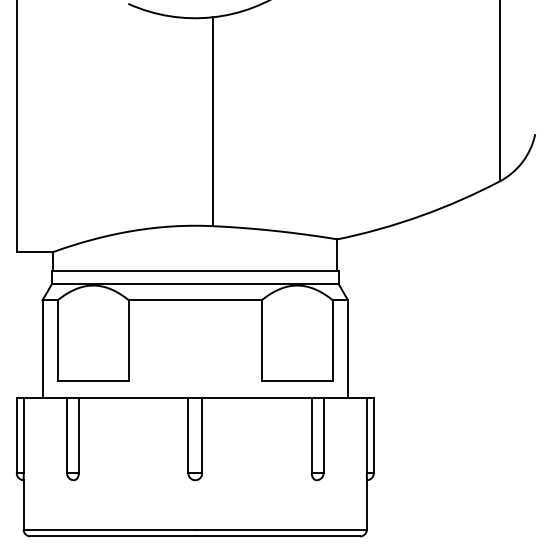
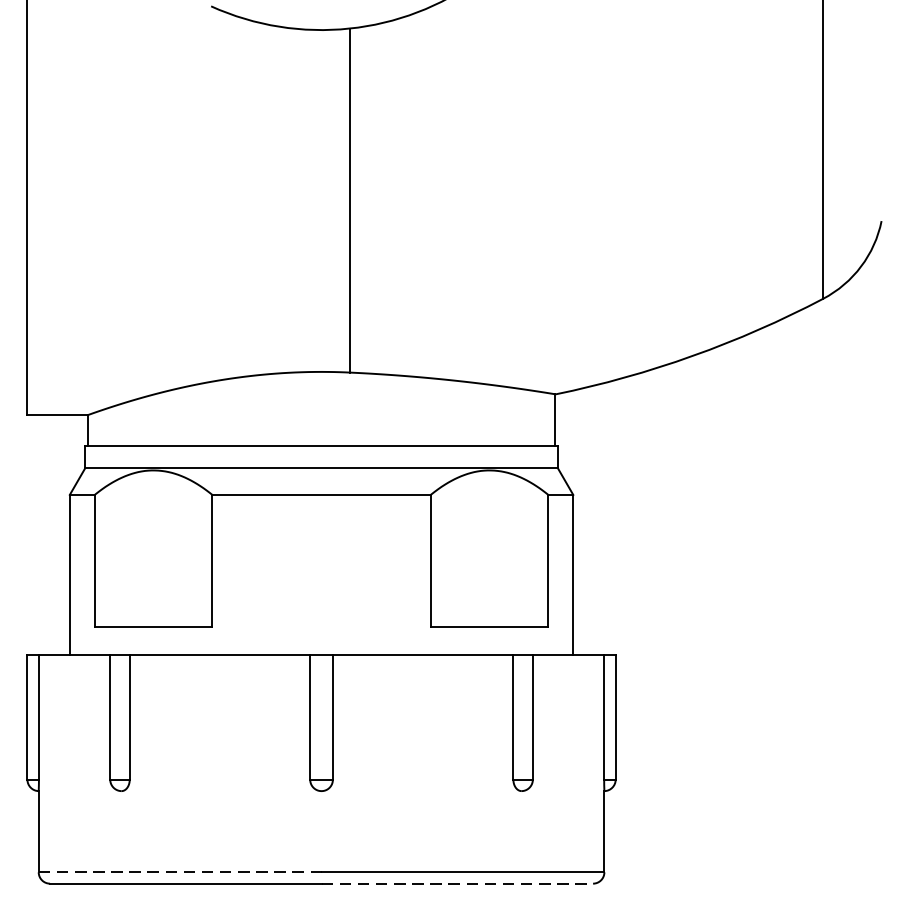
line: (109, 529) -> (180, 872), solid -> dashed
line: (278, 536) -> (458, 883), solid -> dashed

